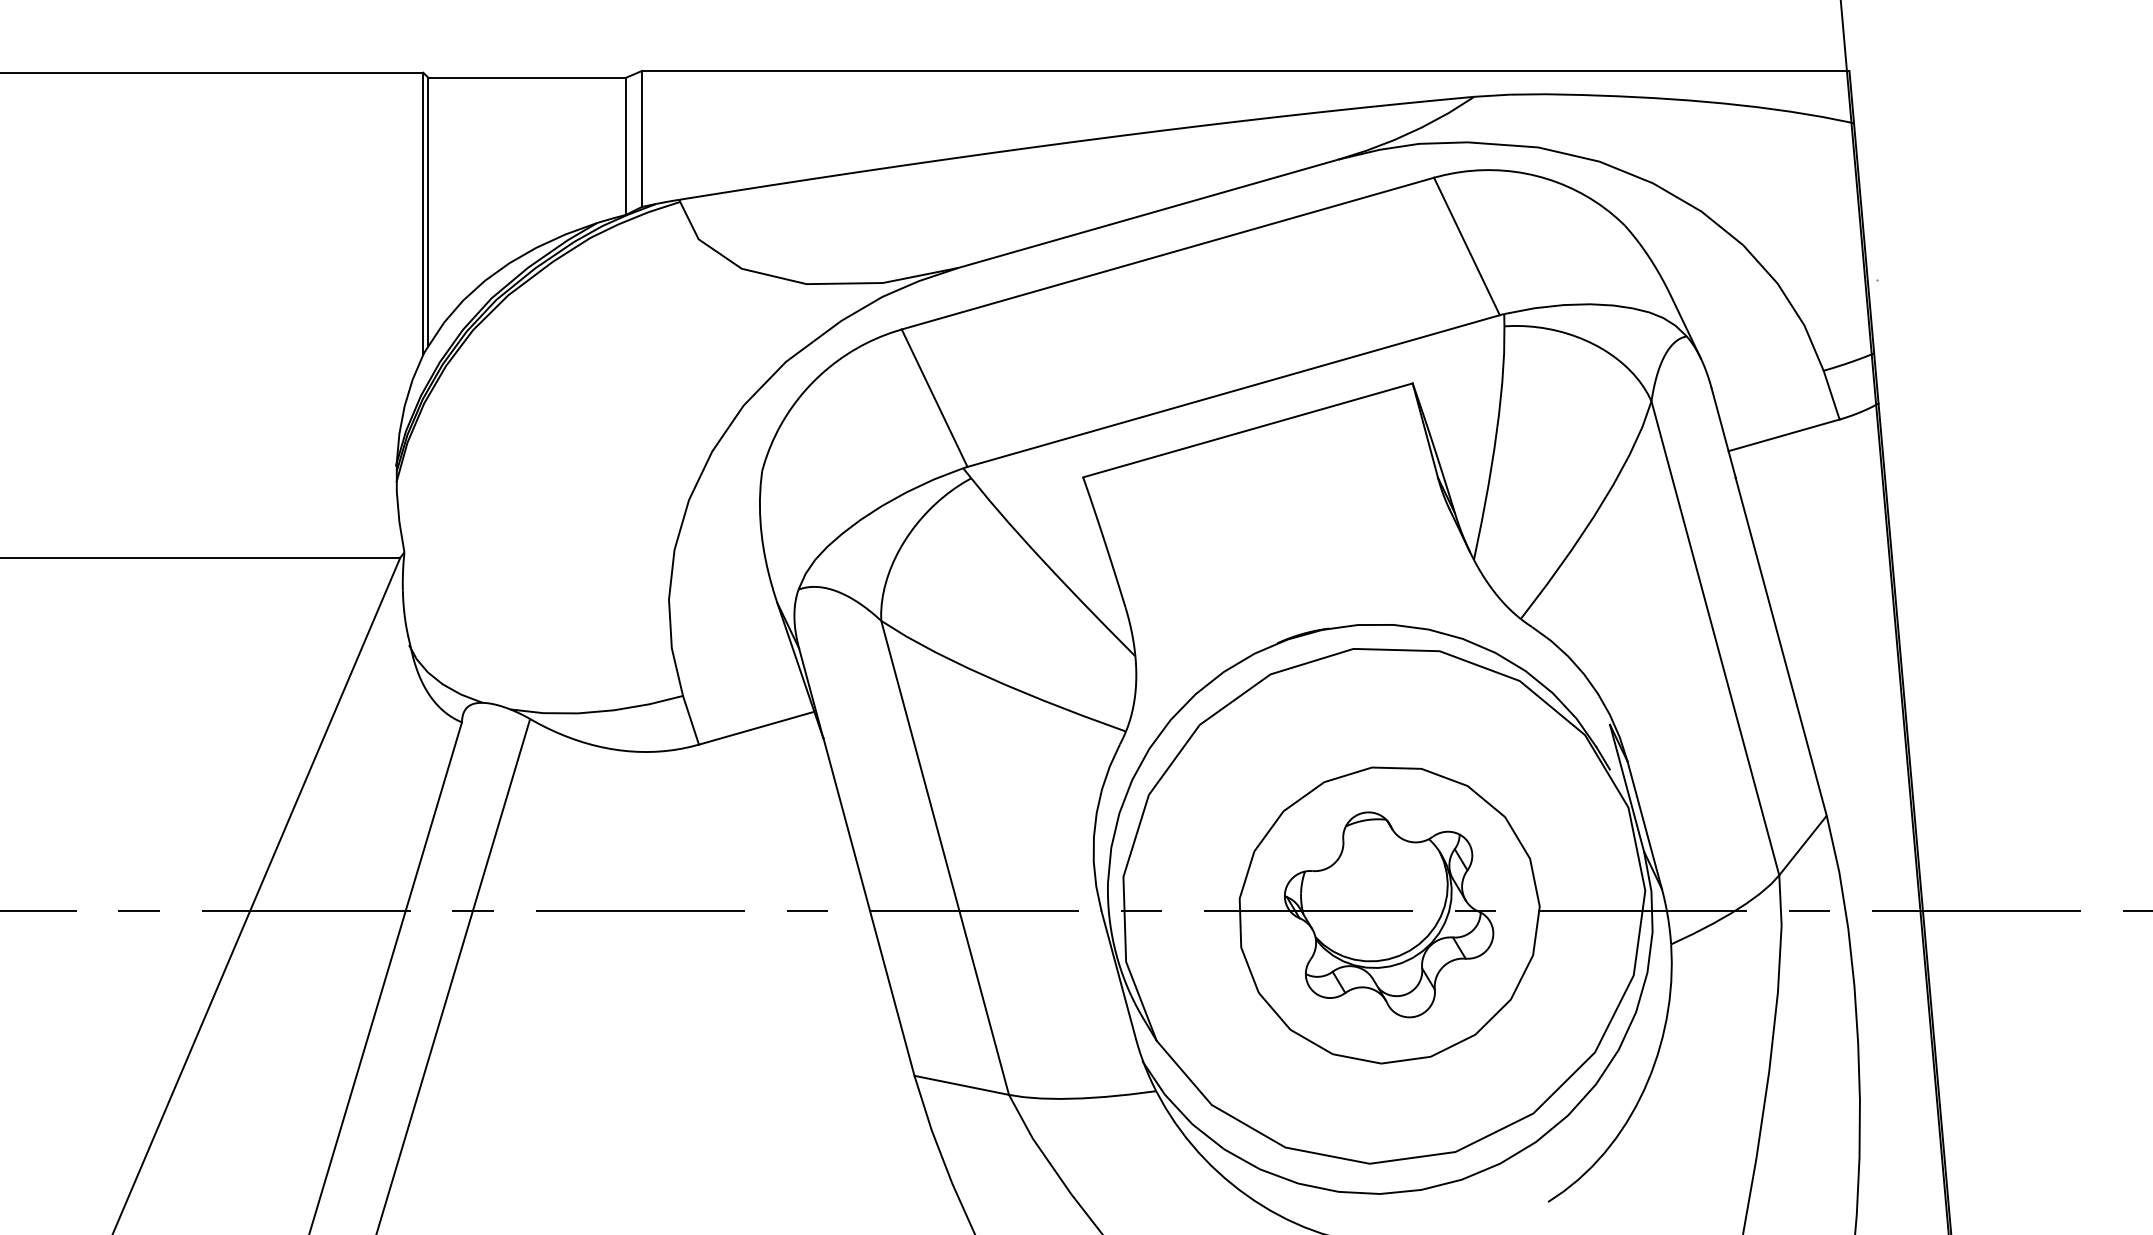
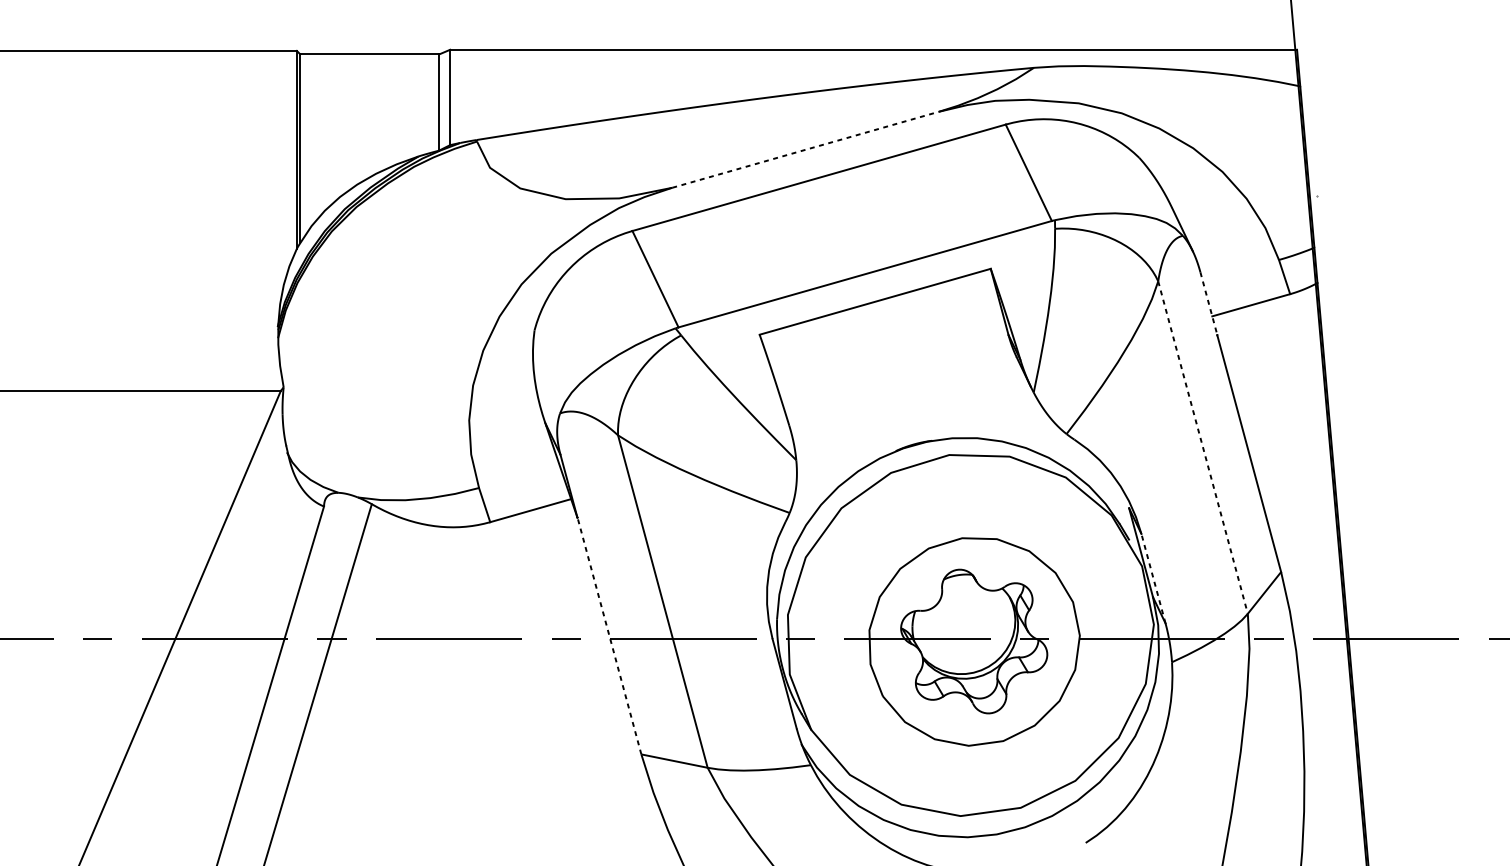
line: (1148, 213) -> (805, 149), solid -> dashed
line: (1723, 433) -> (1208, 303), solid -> dashed
line: (1715, 638) -> (1203, 447), solid -> dashed
line: (1644, 824) -> (1153, 578), solid -> dashed
line: (868, 907) -> (609, 636), solid -> dashed

